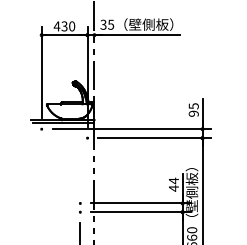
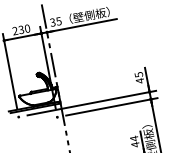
text: (56, 26) -> (14, 31), 430 -> 230
text: (193, 113) -> (139, 80), 95 -> 45

